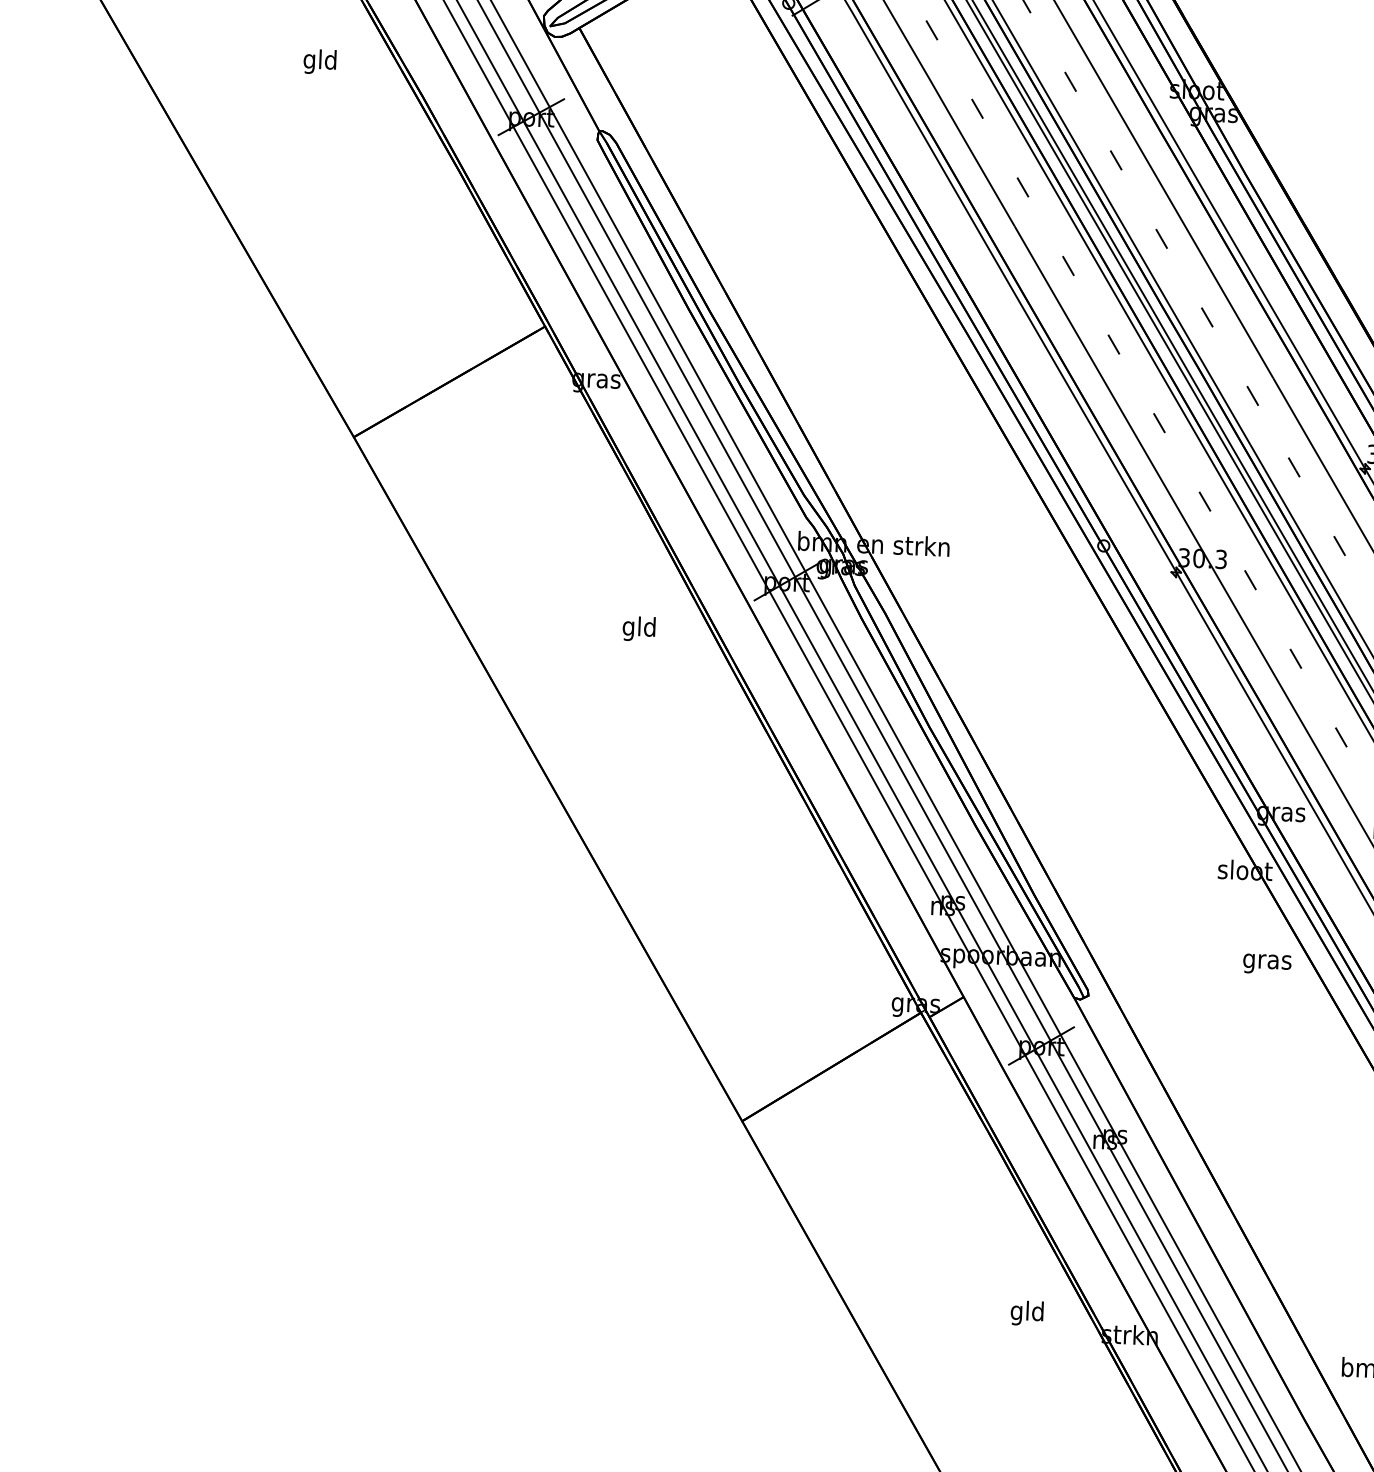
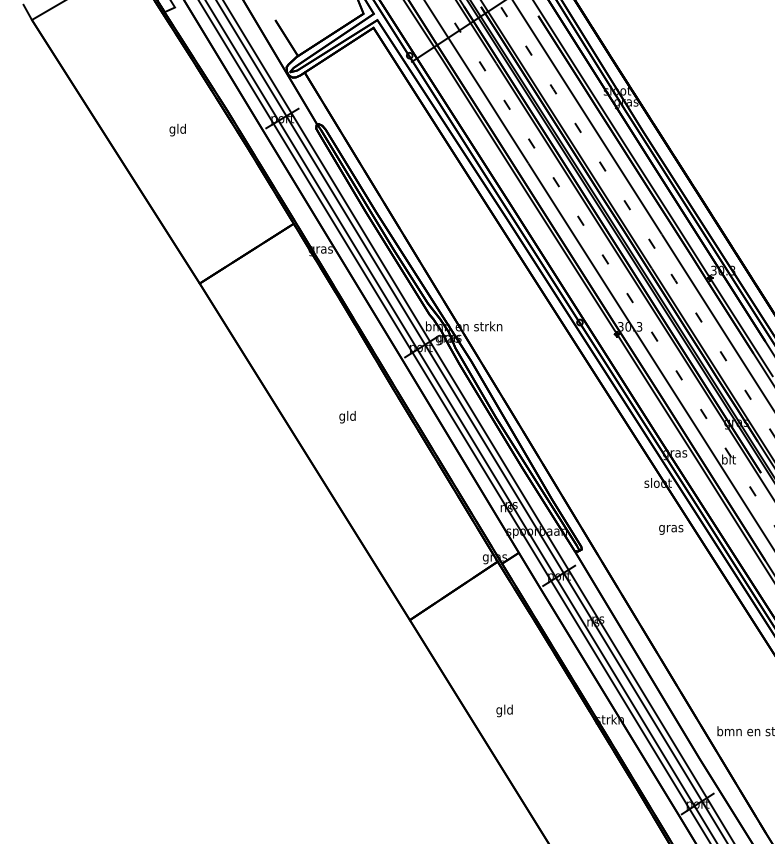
text: (319, 60) -> (177, 129), moved
text: (638, 629) -> (347, 417), moved
text: (1027, 1312) -> (504, 710), moved

